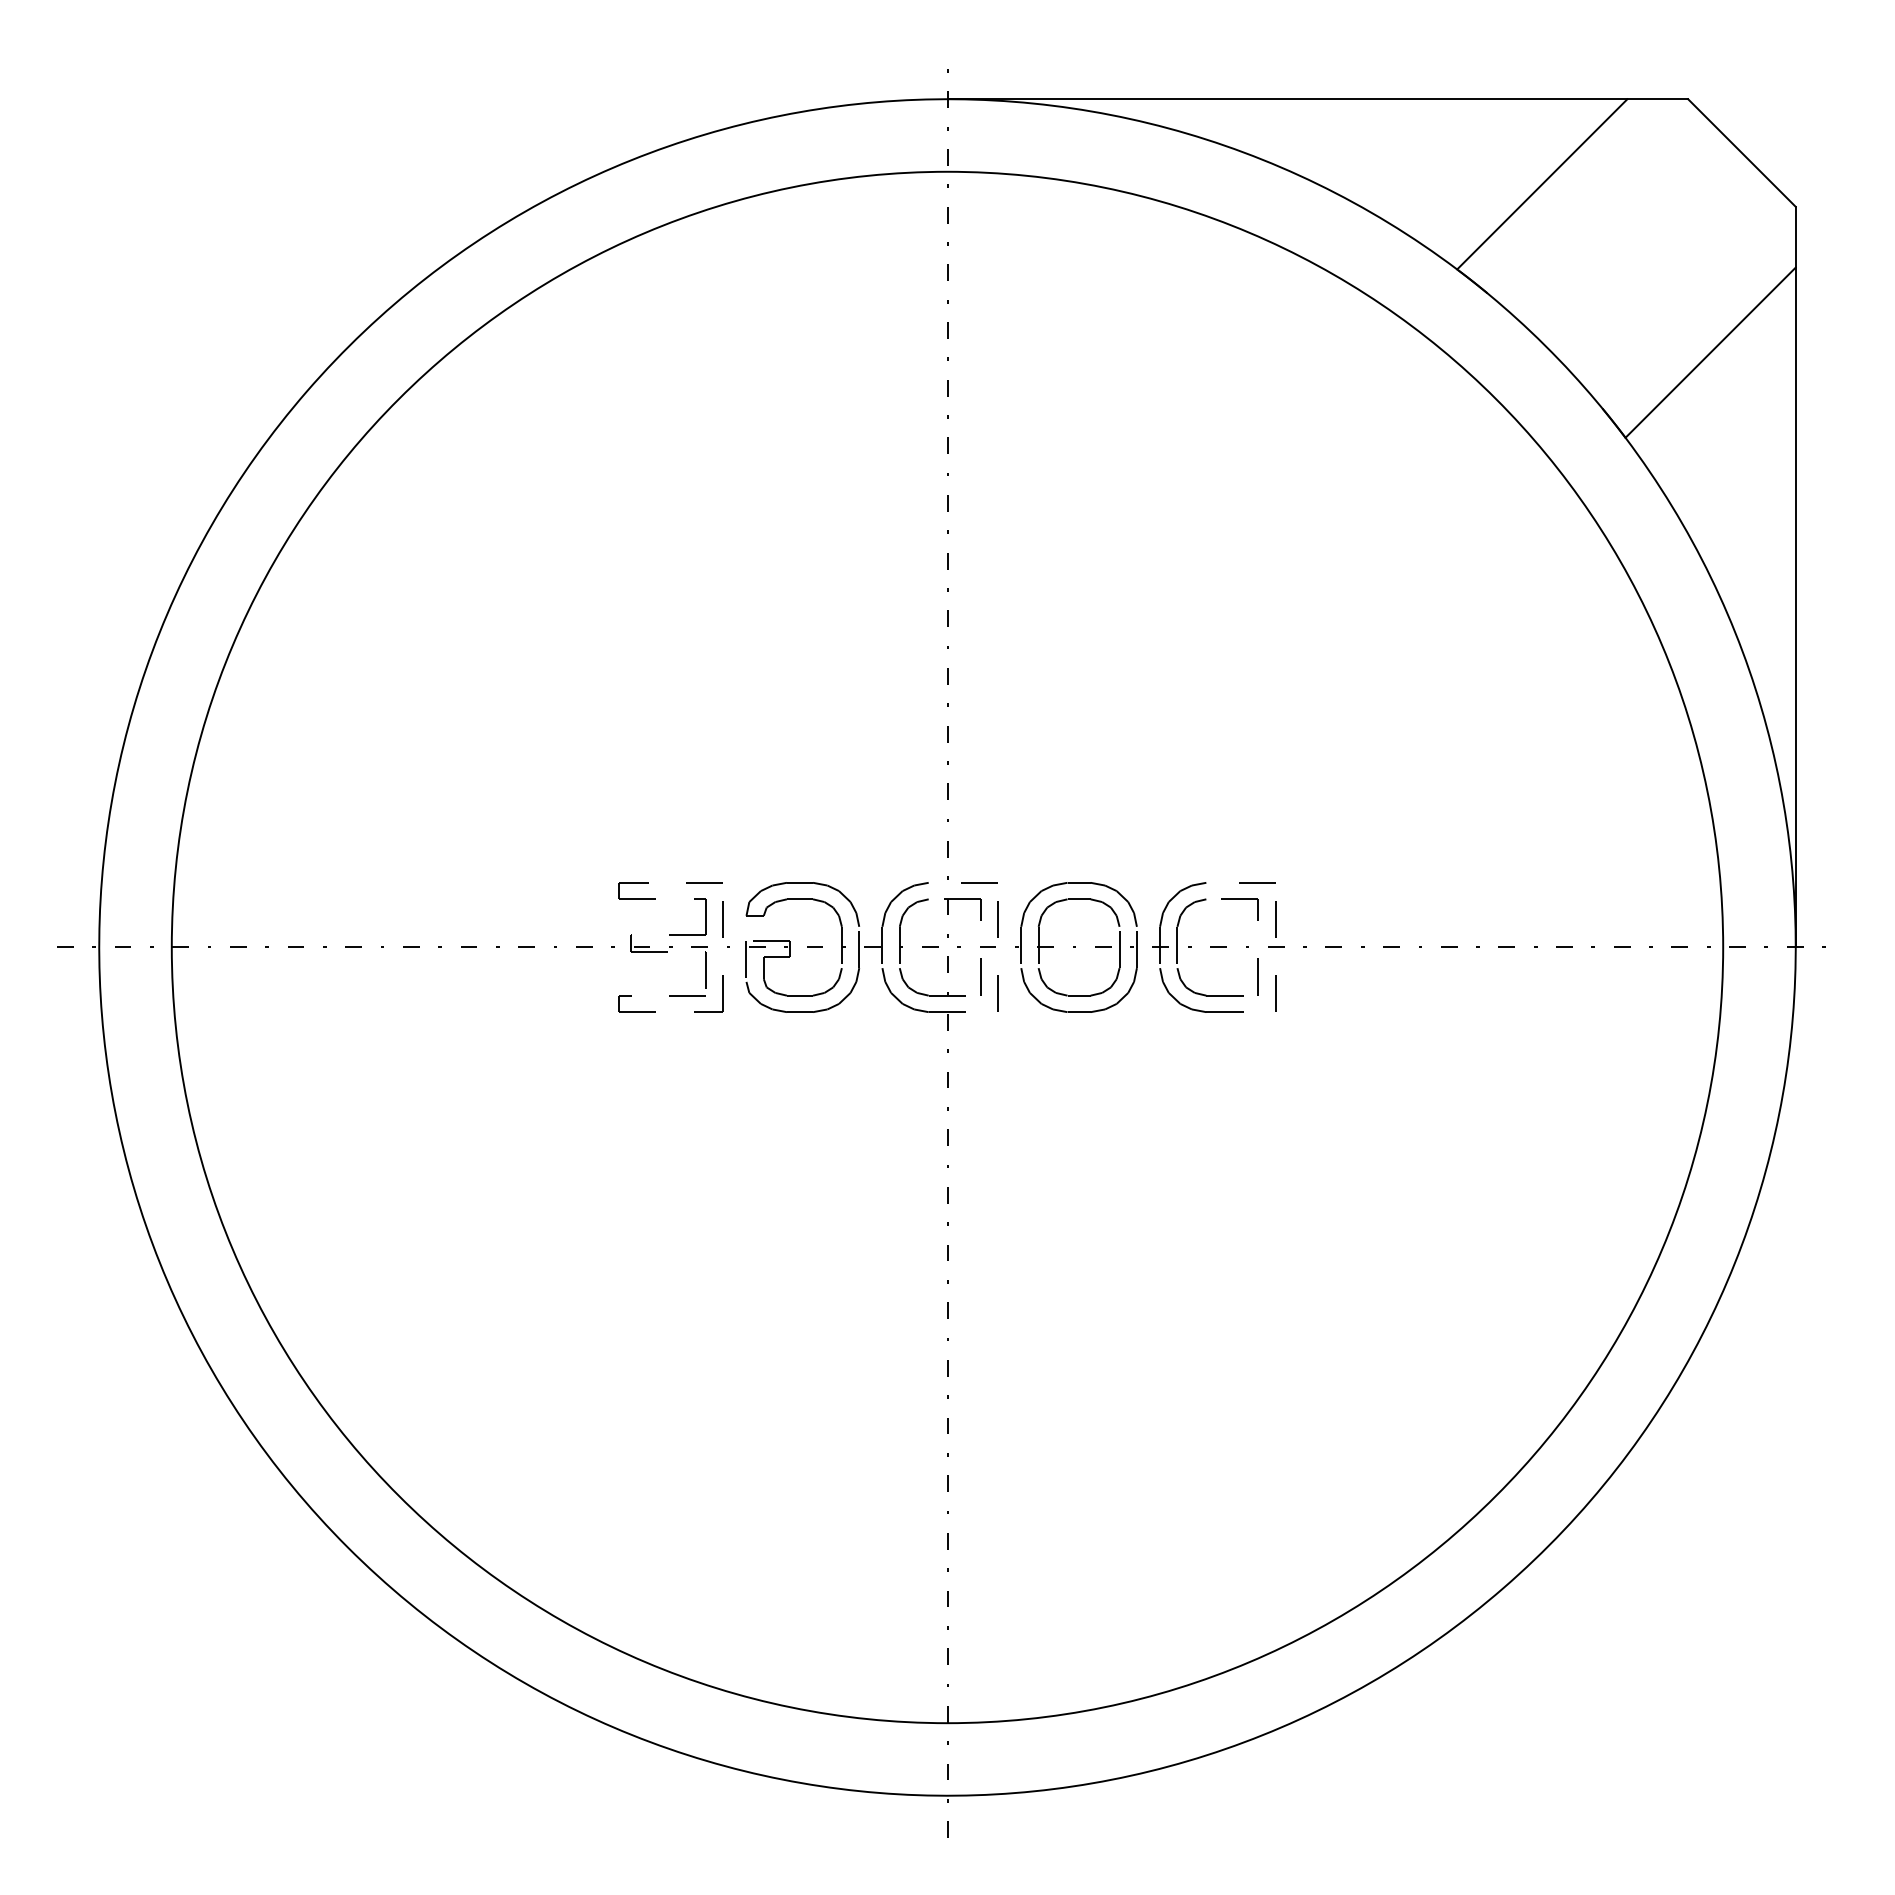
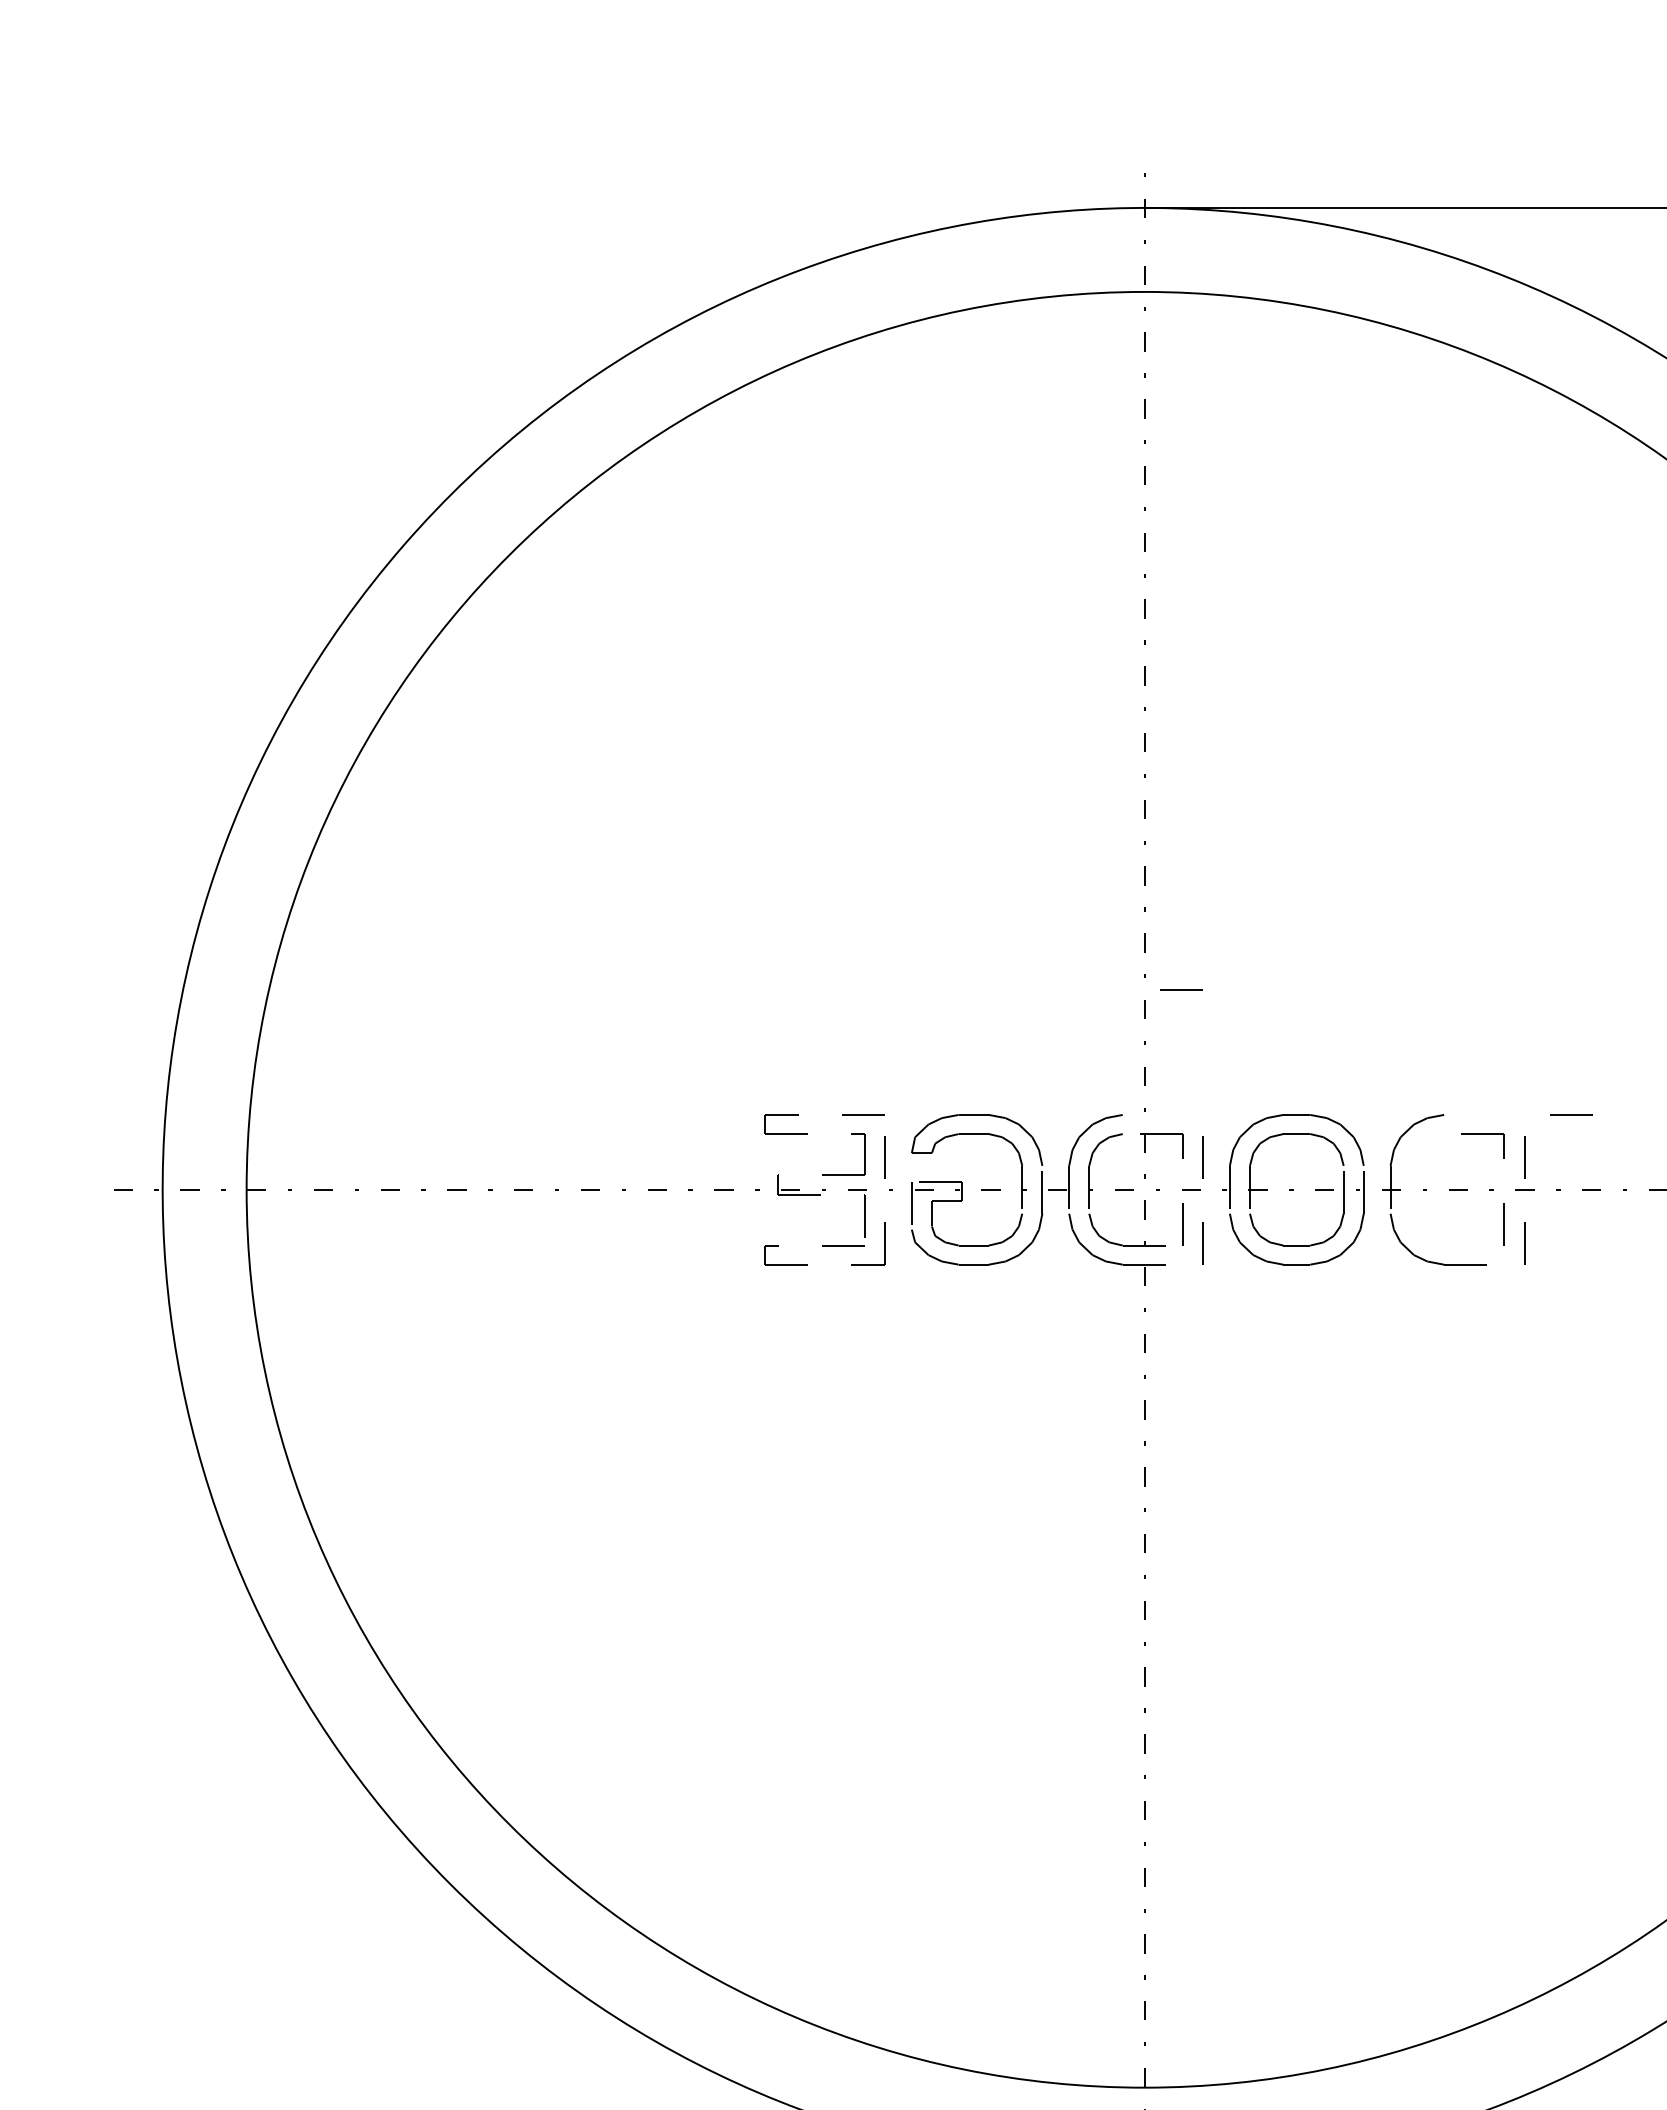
line: (979, 882) -> (1181, 989), moved
line: (1257, 882) -> (1571, 1114), moved
part: (1177, 947) -> (1410, 1189), removed

